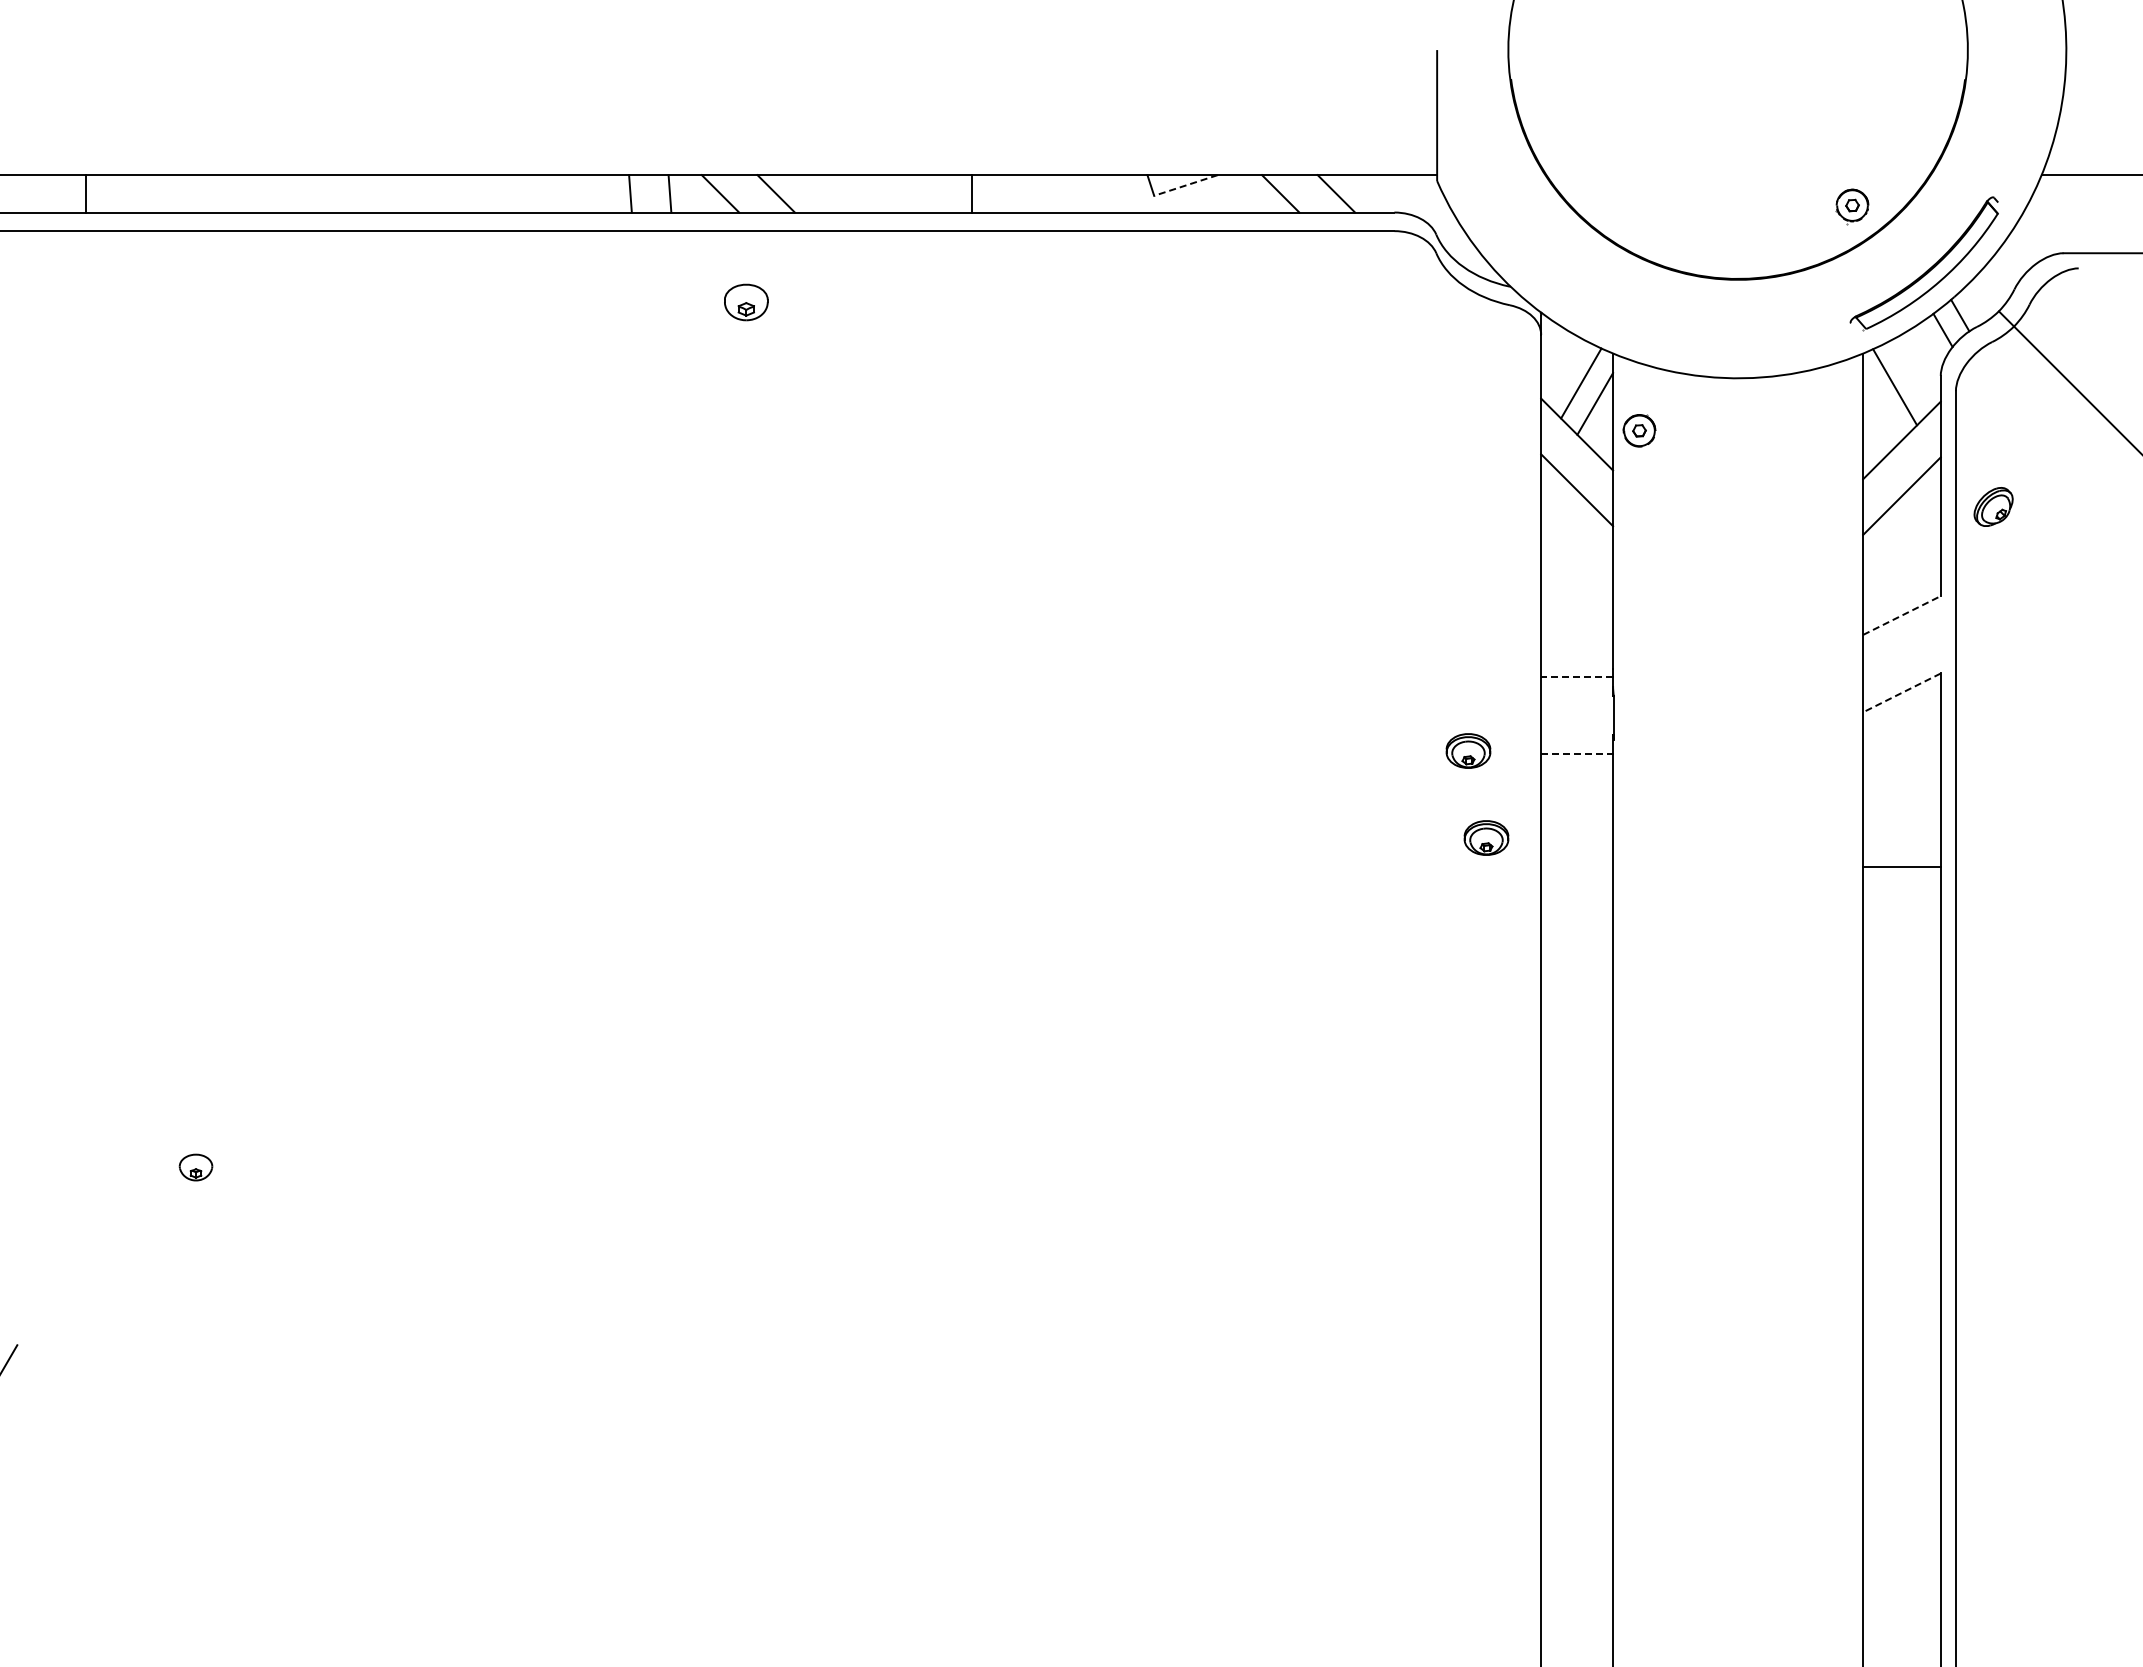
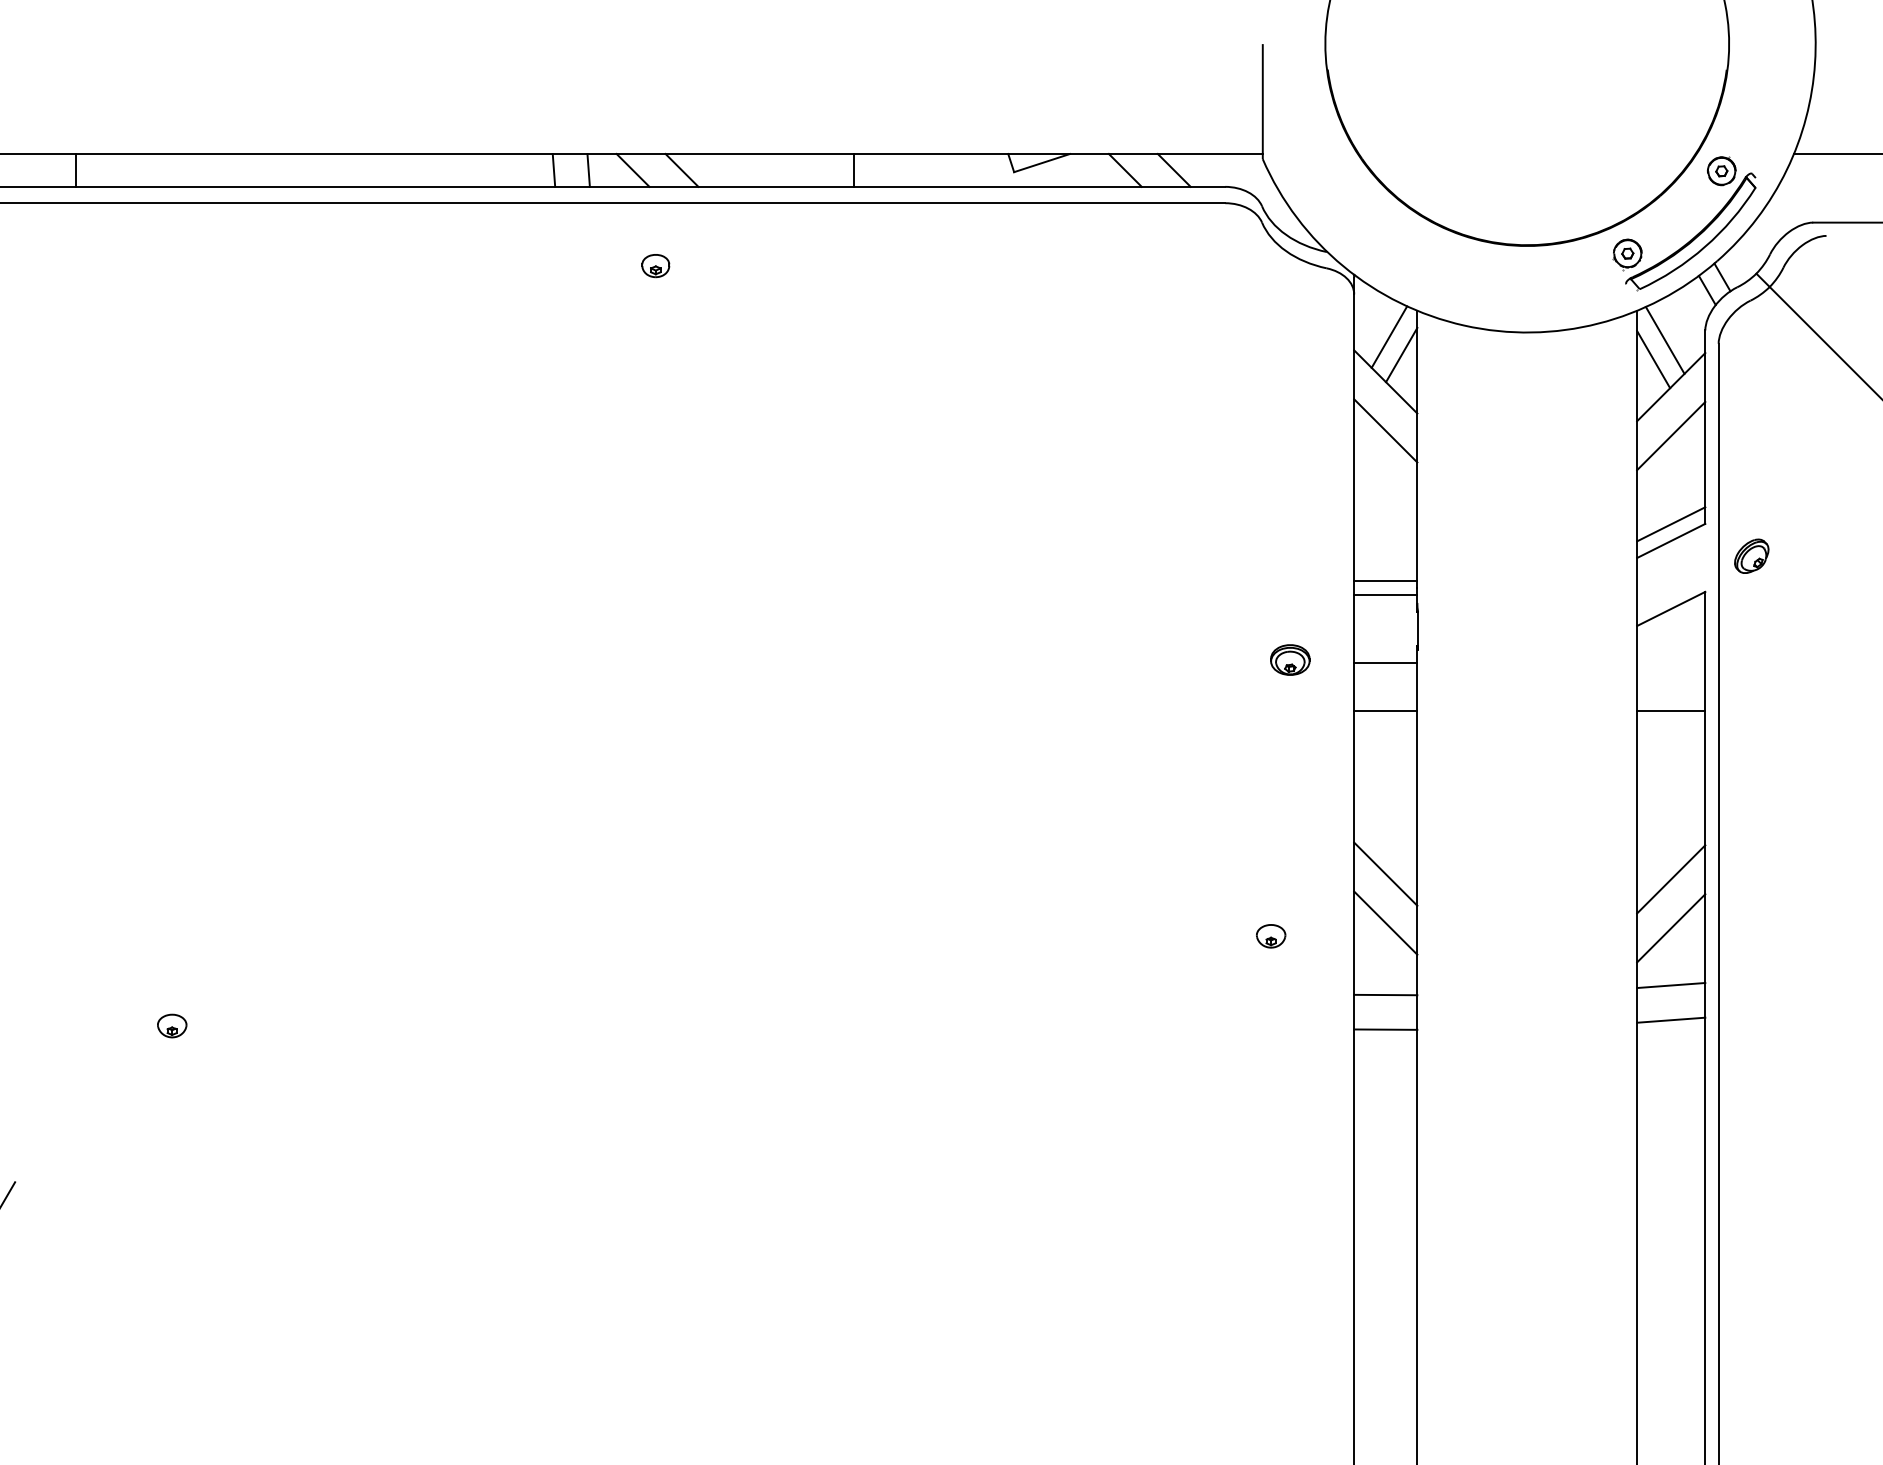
line: (1185, 185) -> (1041, 163), dashed -> solid
part: (1852, 206) -> (1627, 254), moved
part: (746, 302) -> (655, 265), size x0.71
line: (1881, 408) -> (1653, 359), added
part: (1639, 430) -> (1721, 171), moved
part: (1993, 506) -> (1751, 555), moved
line: (1901, 596) -> (1670, 524), added
line: (1902, 615) -> (1671, 540), dashed -> solid
line: (1577, 661) -> (1386, 581), added
line: (1577, 676) -> (1386, 594), dashed -> solid
line: (1901, 693) -> (1670, 609), dashed -> solid
line: (1577, 754) -> (1386, 663), dashed -> solid
line: (1577, 809) -> (1386, 711), added
part: (1486, 837) -> (1306, 736), removed
line: (1901, 866) -> (1670, 711), moved
line: (1577, 994) -> (1386, 873), added
line: (1901, 1000) -> (1670, 879), added
line: (1577, 1050) -> (1386, 923), added
line: (1901, 1056) -> (1670, 928), added
part: (1446, 1065) -> (1271, 936), added
line: (1901, 1121) -> (1670, 985), added
line: (1577, 1132) -> (1386, 995), added
line: (1901, 1160) -> (1670, 1019), added
line: (1577, 1171) -> (1386, 1029), added

